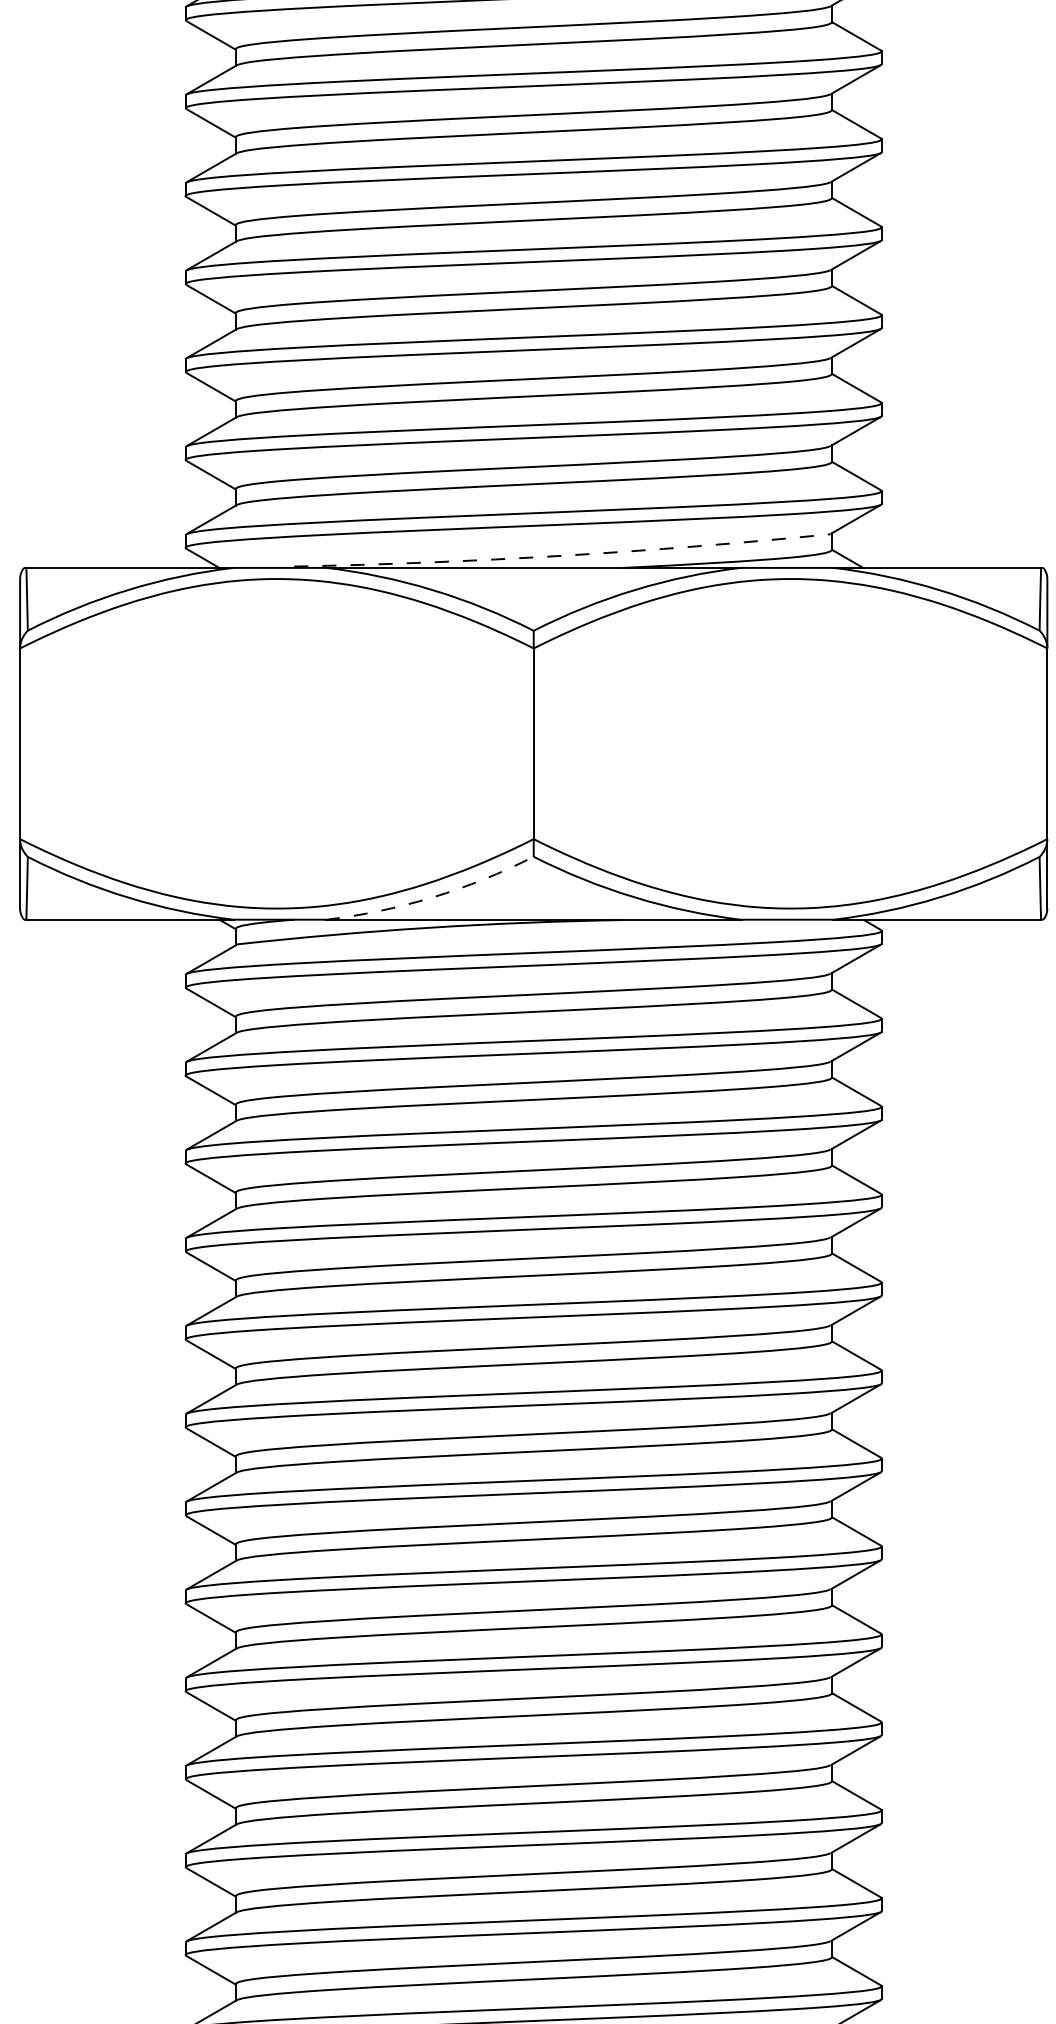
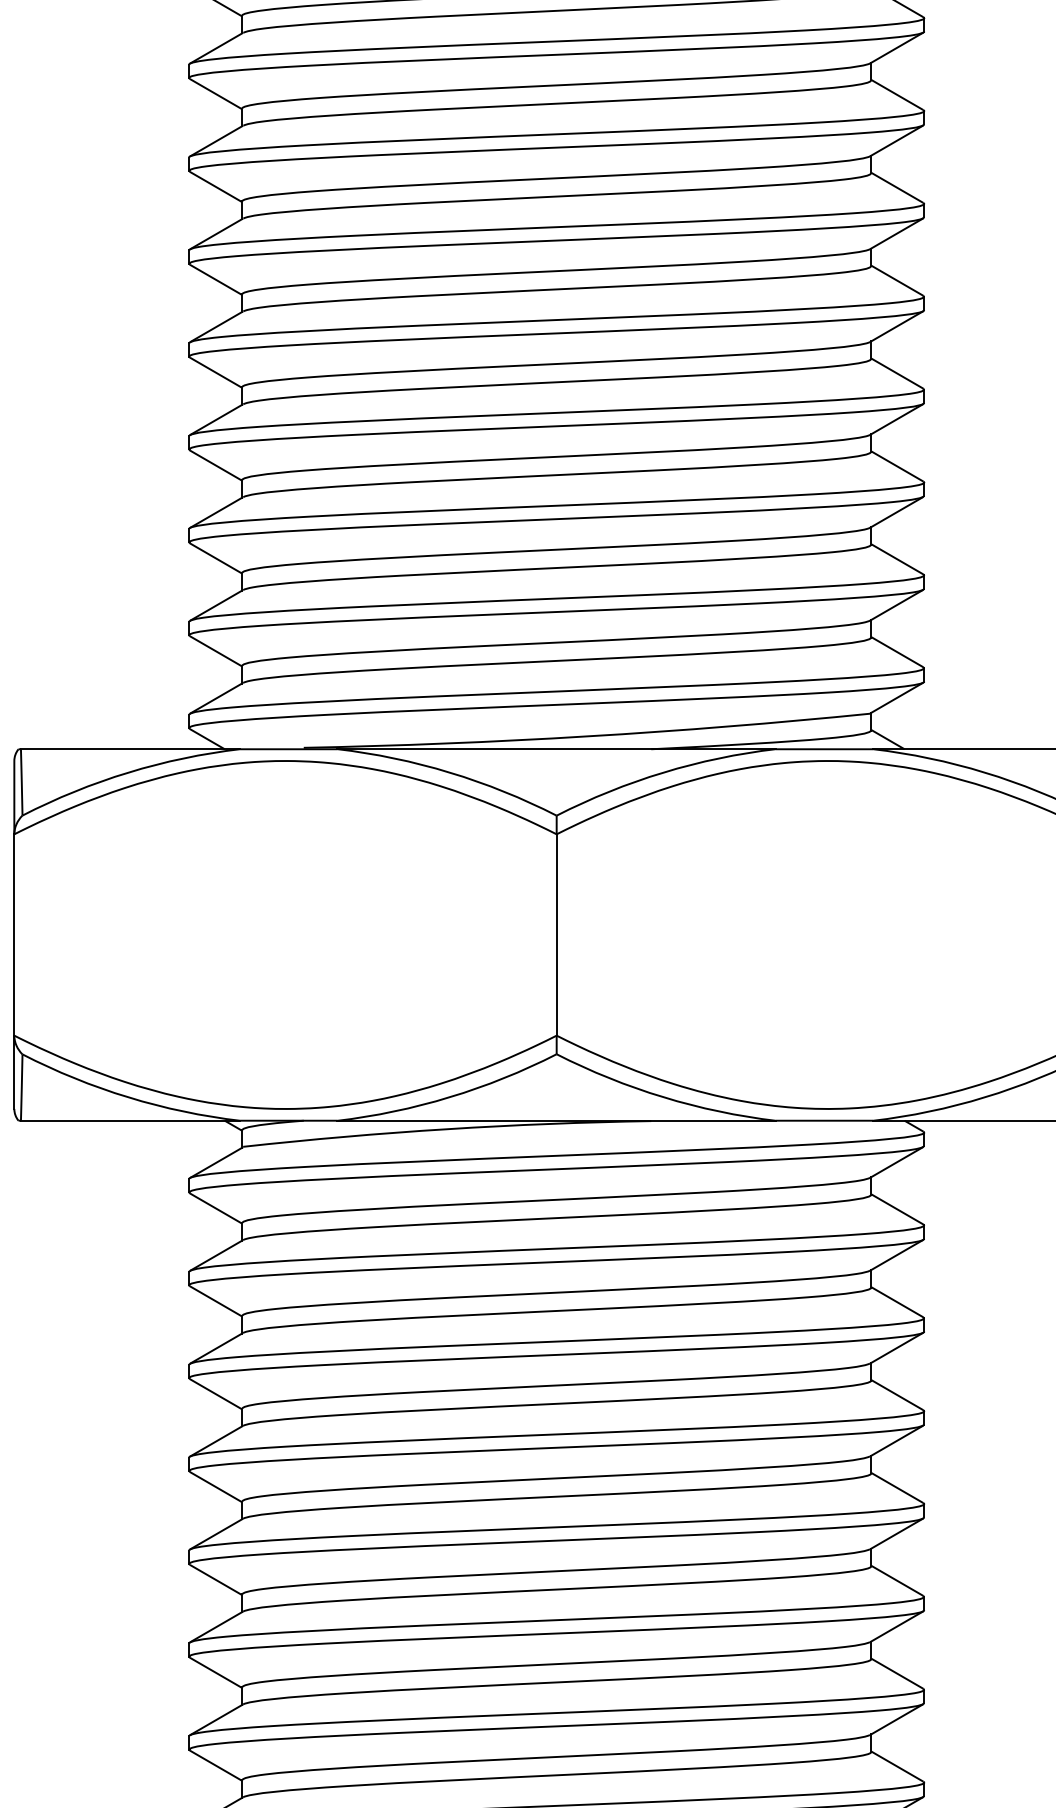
arc: (562, 555) -> (587, 736), dashed -> solid
arc: (432, 897) -> (449, 1097), dashed -> solid

